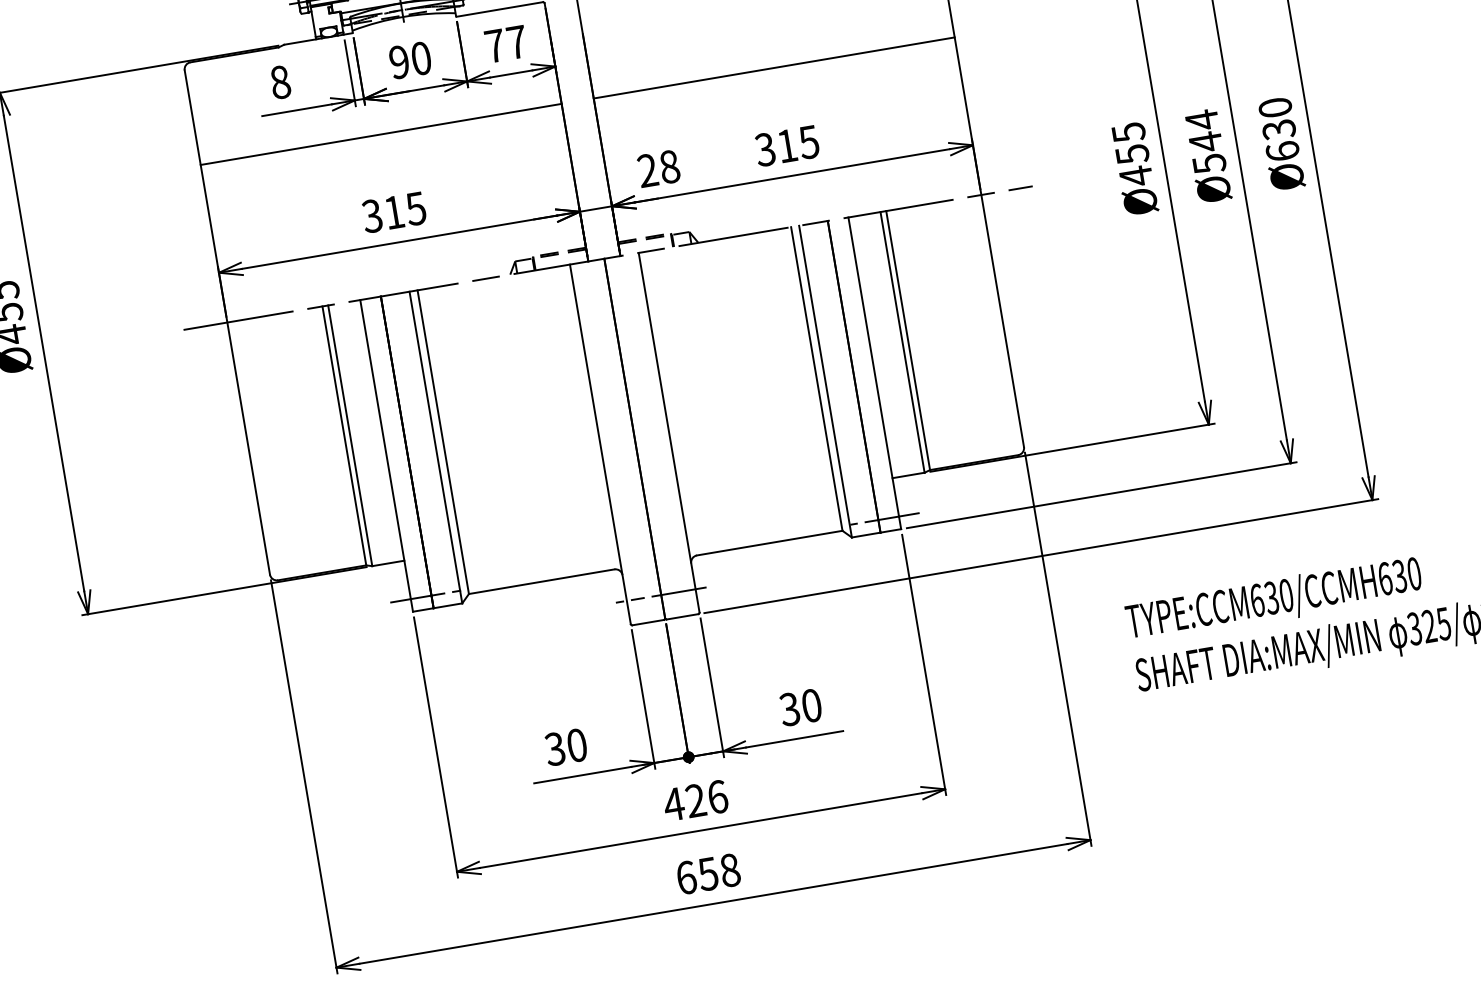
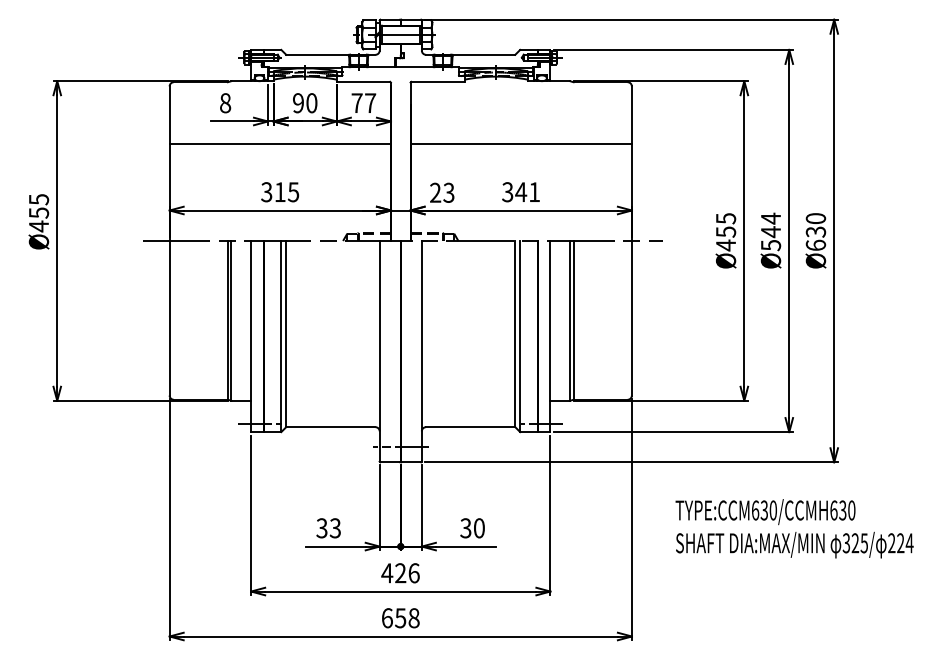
text: (797, 144) -> (527, 192), 315 -> 341
text: (668, 166) -> (448, 192), 28 -> 23
text: (575, 745) -> (334, 528), 30 -> 33

